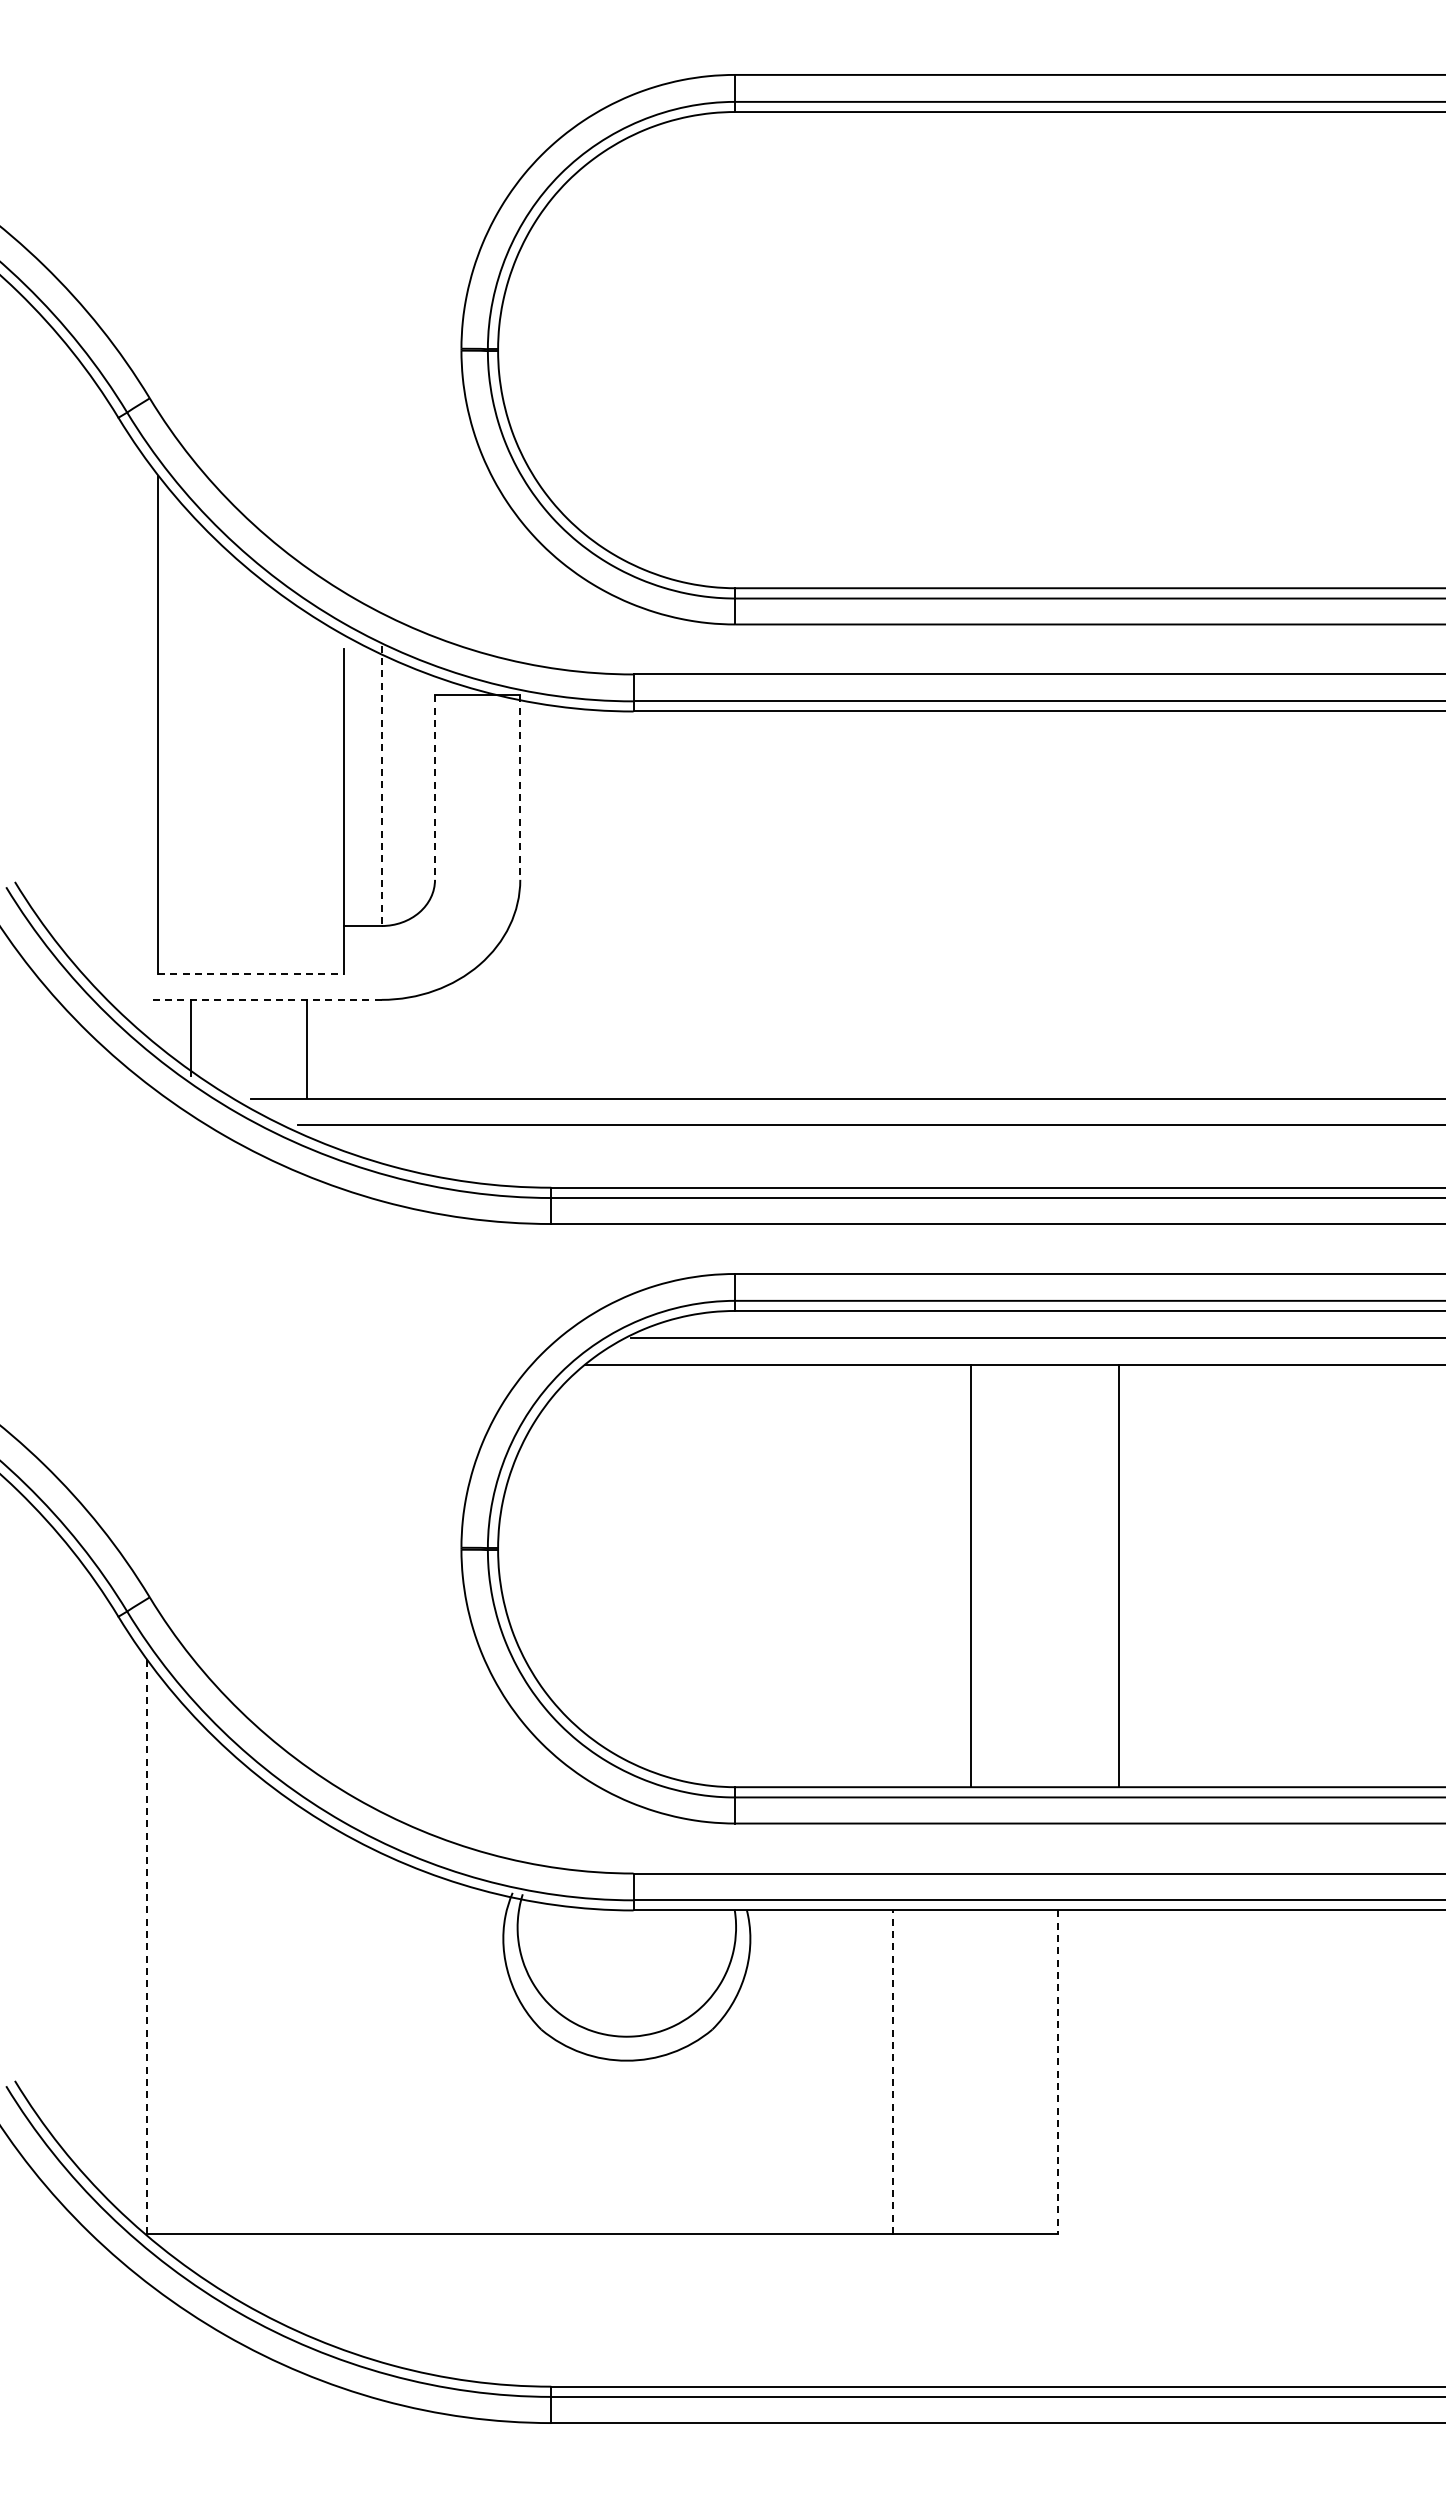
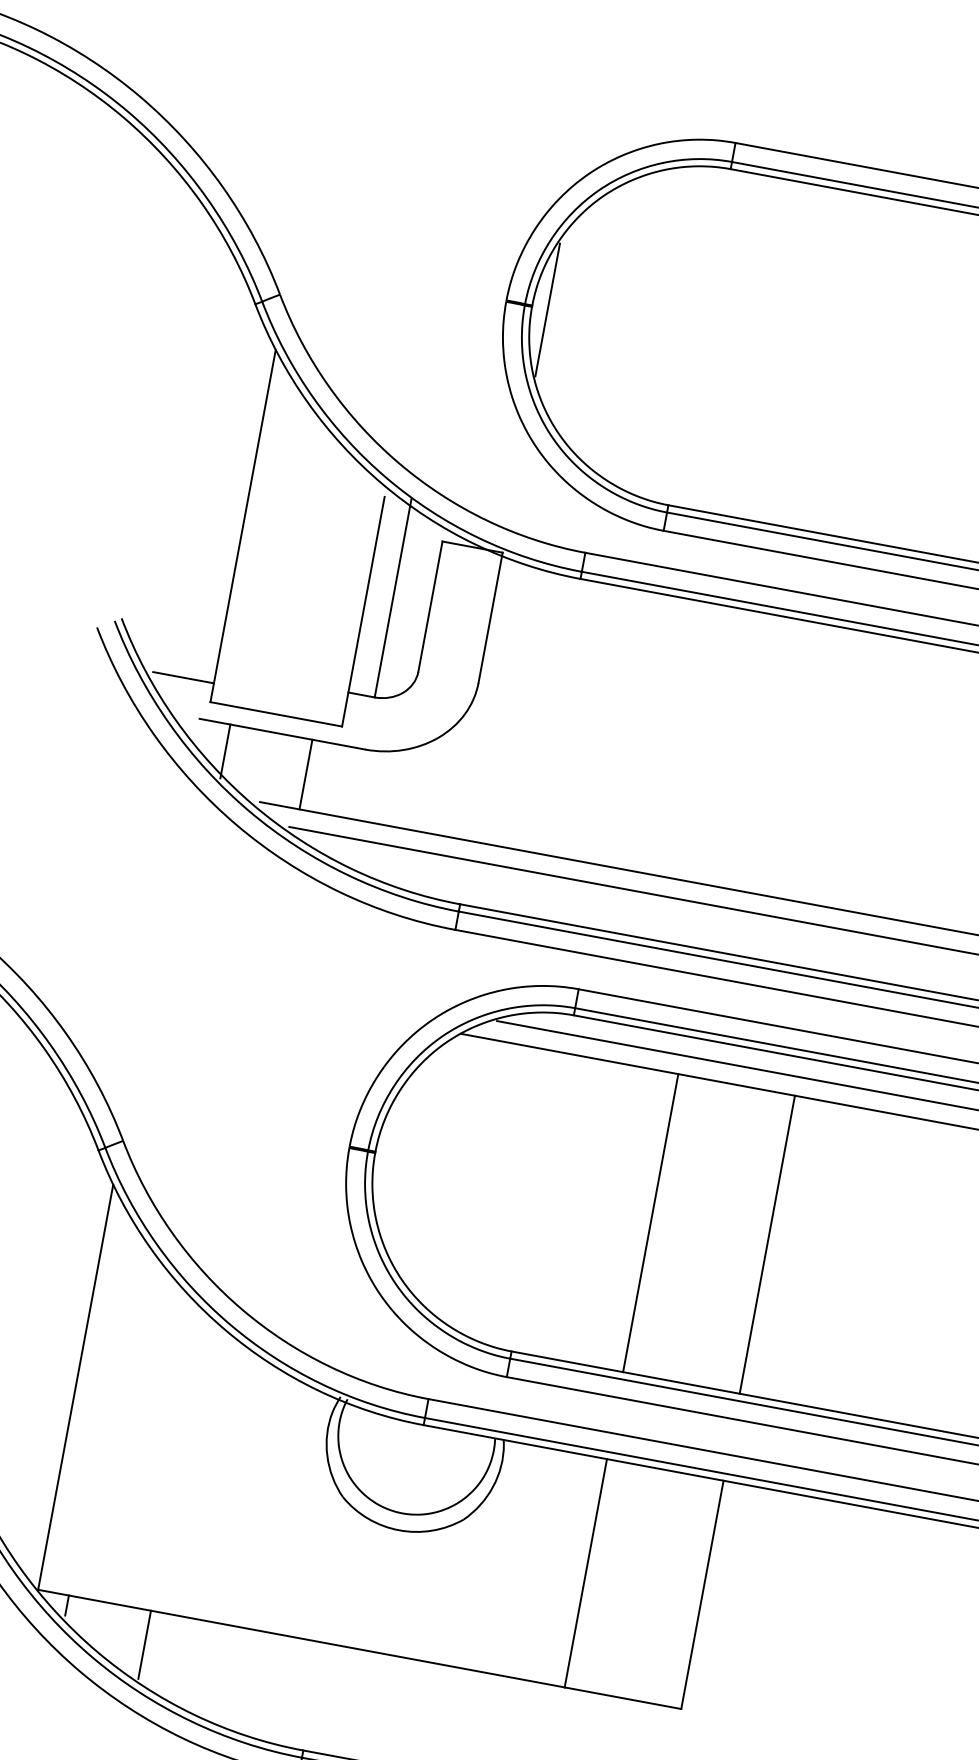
line: (520, 351) -> (547, 310), added
line: (381, 786) -> (392, 598), dashed -> solid
line: (435, 788) -> (430, 607), dashed -> solid
line: (520, 788) -> (490, 618), dashed -> solid
line: (114, 947) -> (183, 677), added
line: (251, 974) -> (276, 714), dashed -> solid
line: (264, 999) -> (282, 733), dashed -> solid
line: (971, 1576) -> (650, 1223), moved
line: (1119, 1576) -> (767, 1245), moved
line: (147, 1947) -> (75, 1387), dashed -> solid
line: (893, 2072) -> (585, 1573), dashed -> solid
line: (1058, 2072) -> (702, 1595), dashed -> solid
line: (190, 2247) -> (66, 1605), added
line: (307, 2281) -> (145, 1644), added

